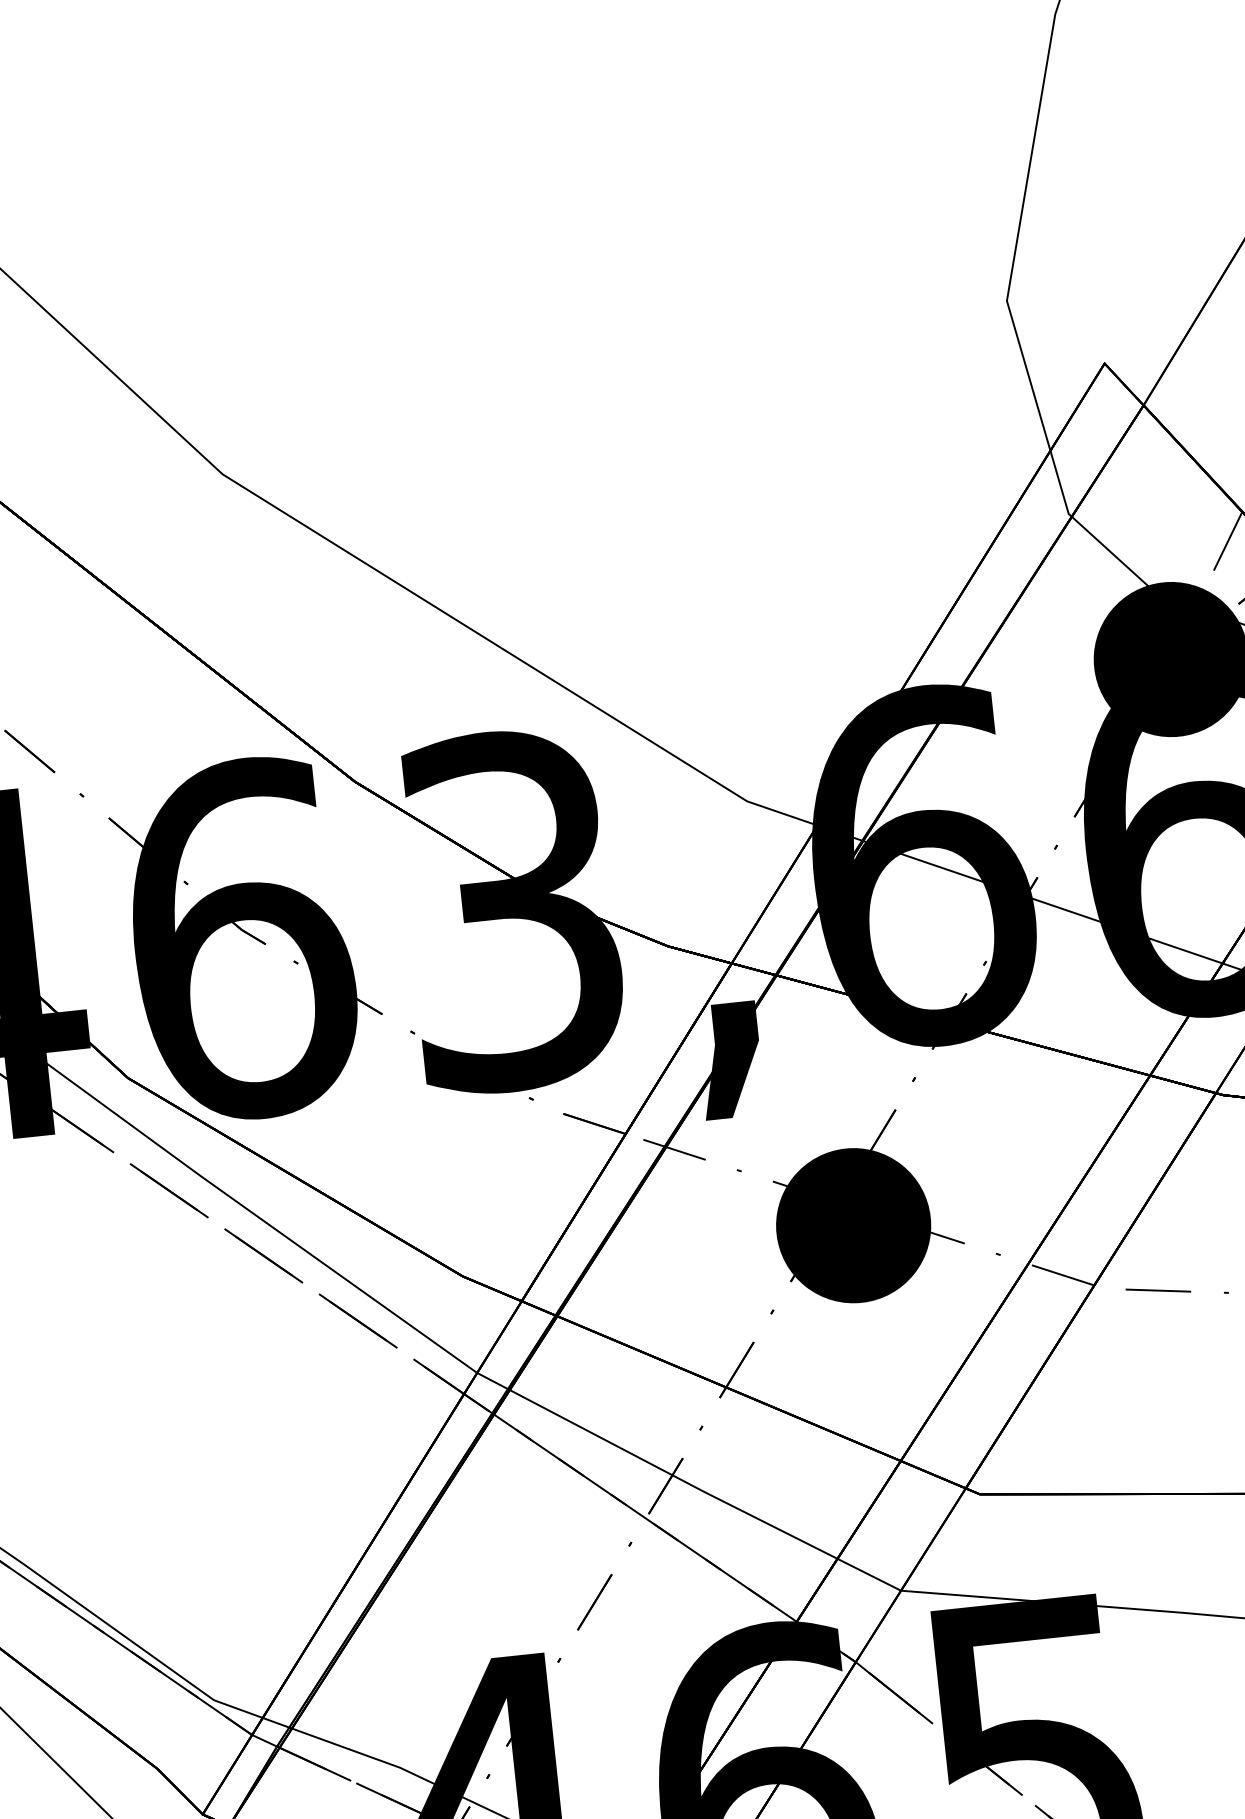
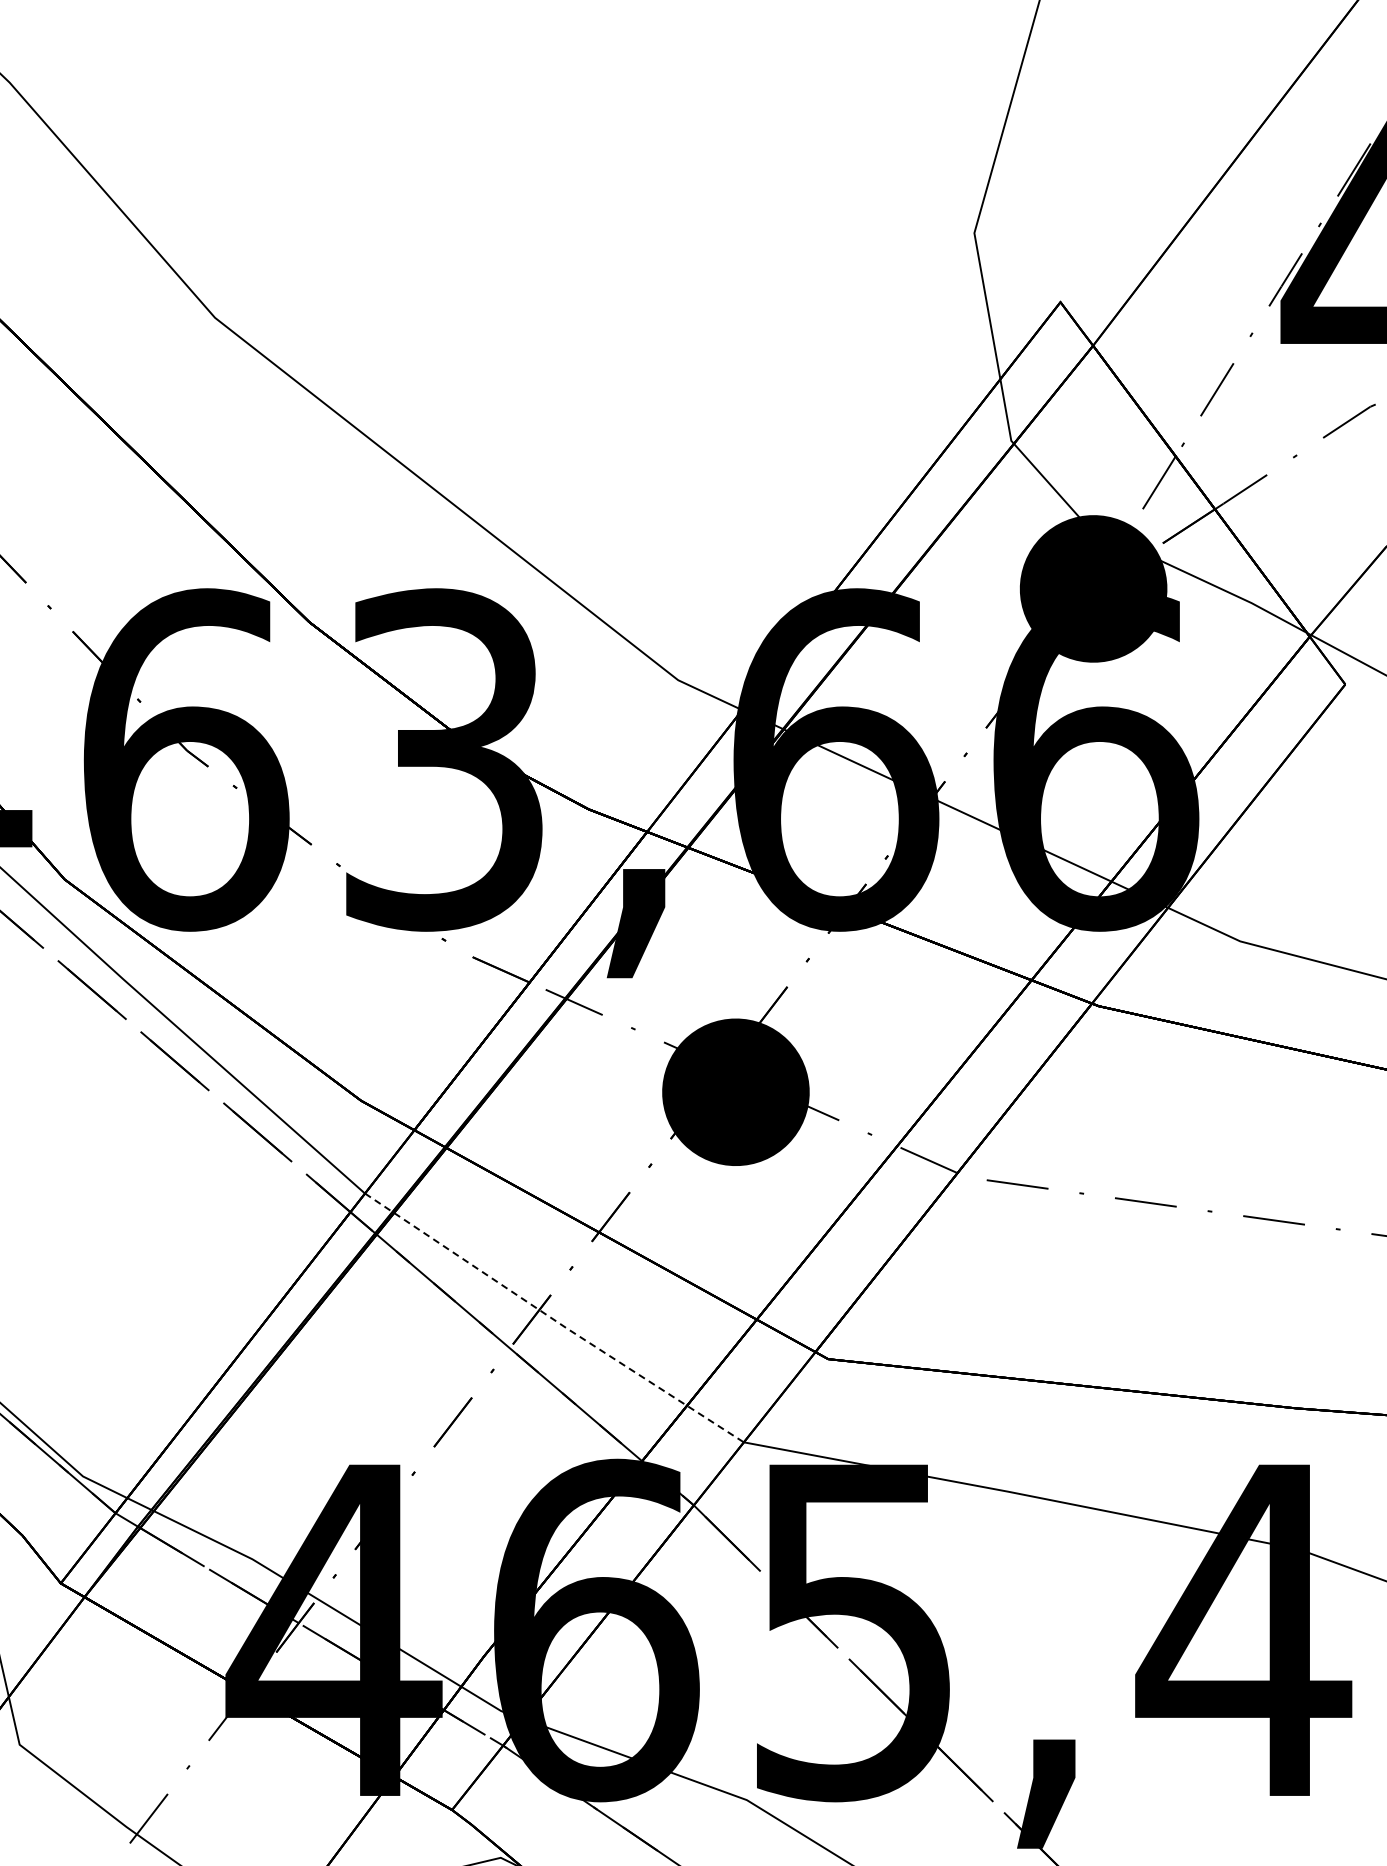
line: (689, 1484) -> (554, 1320), solid -> dashed

